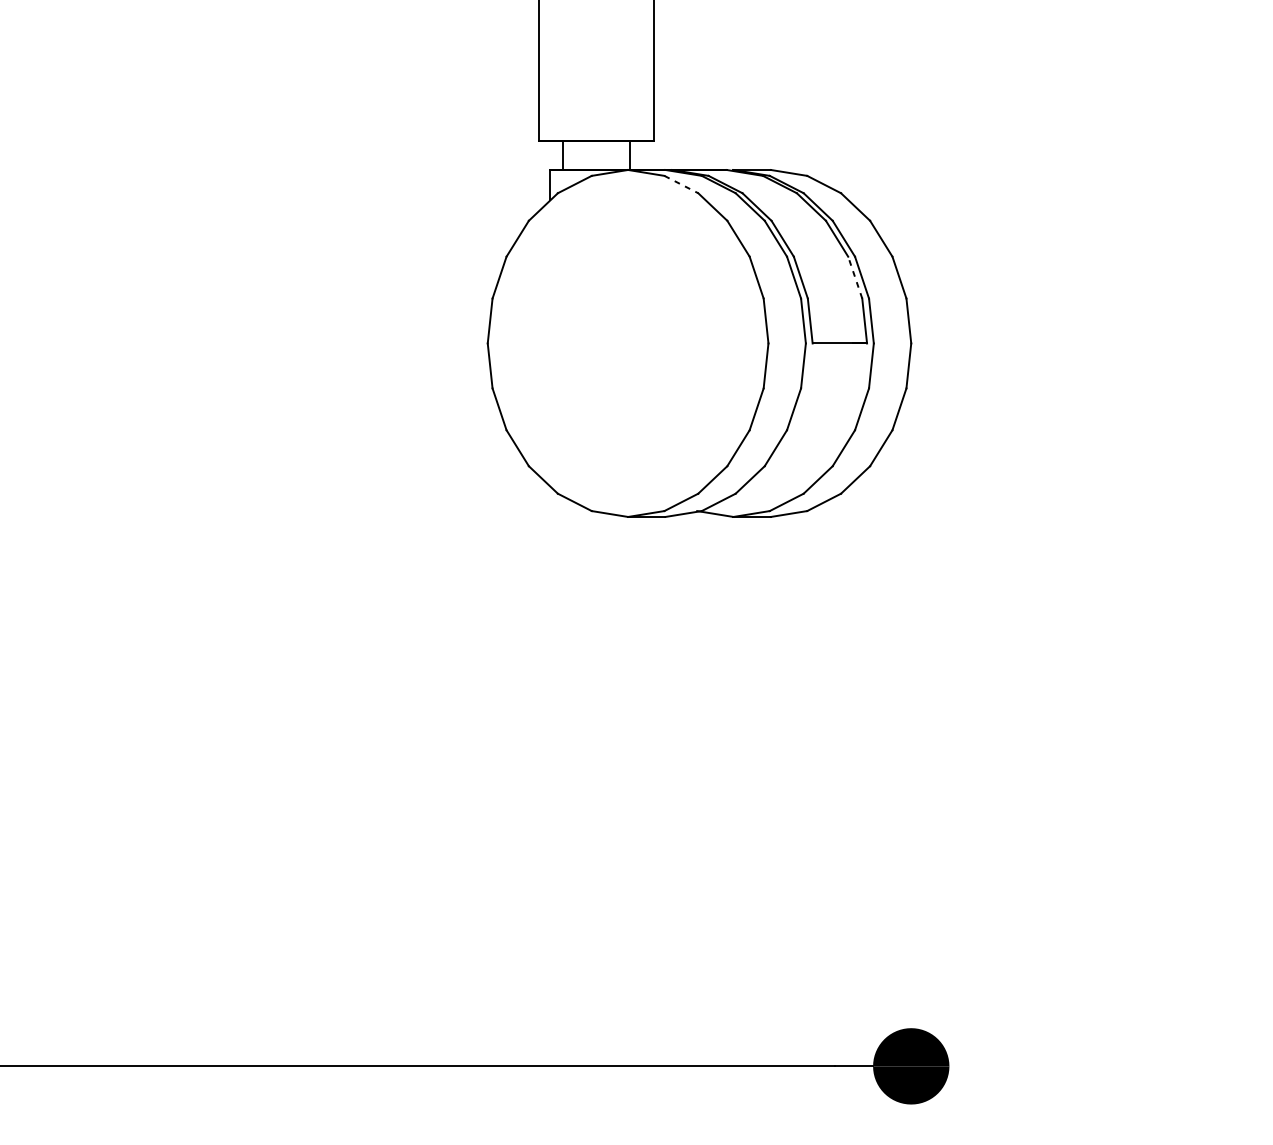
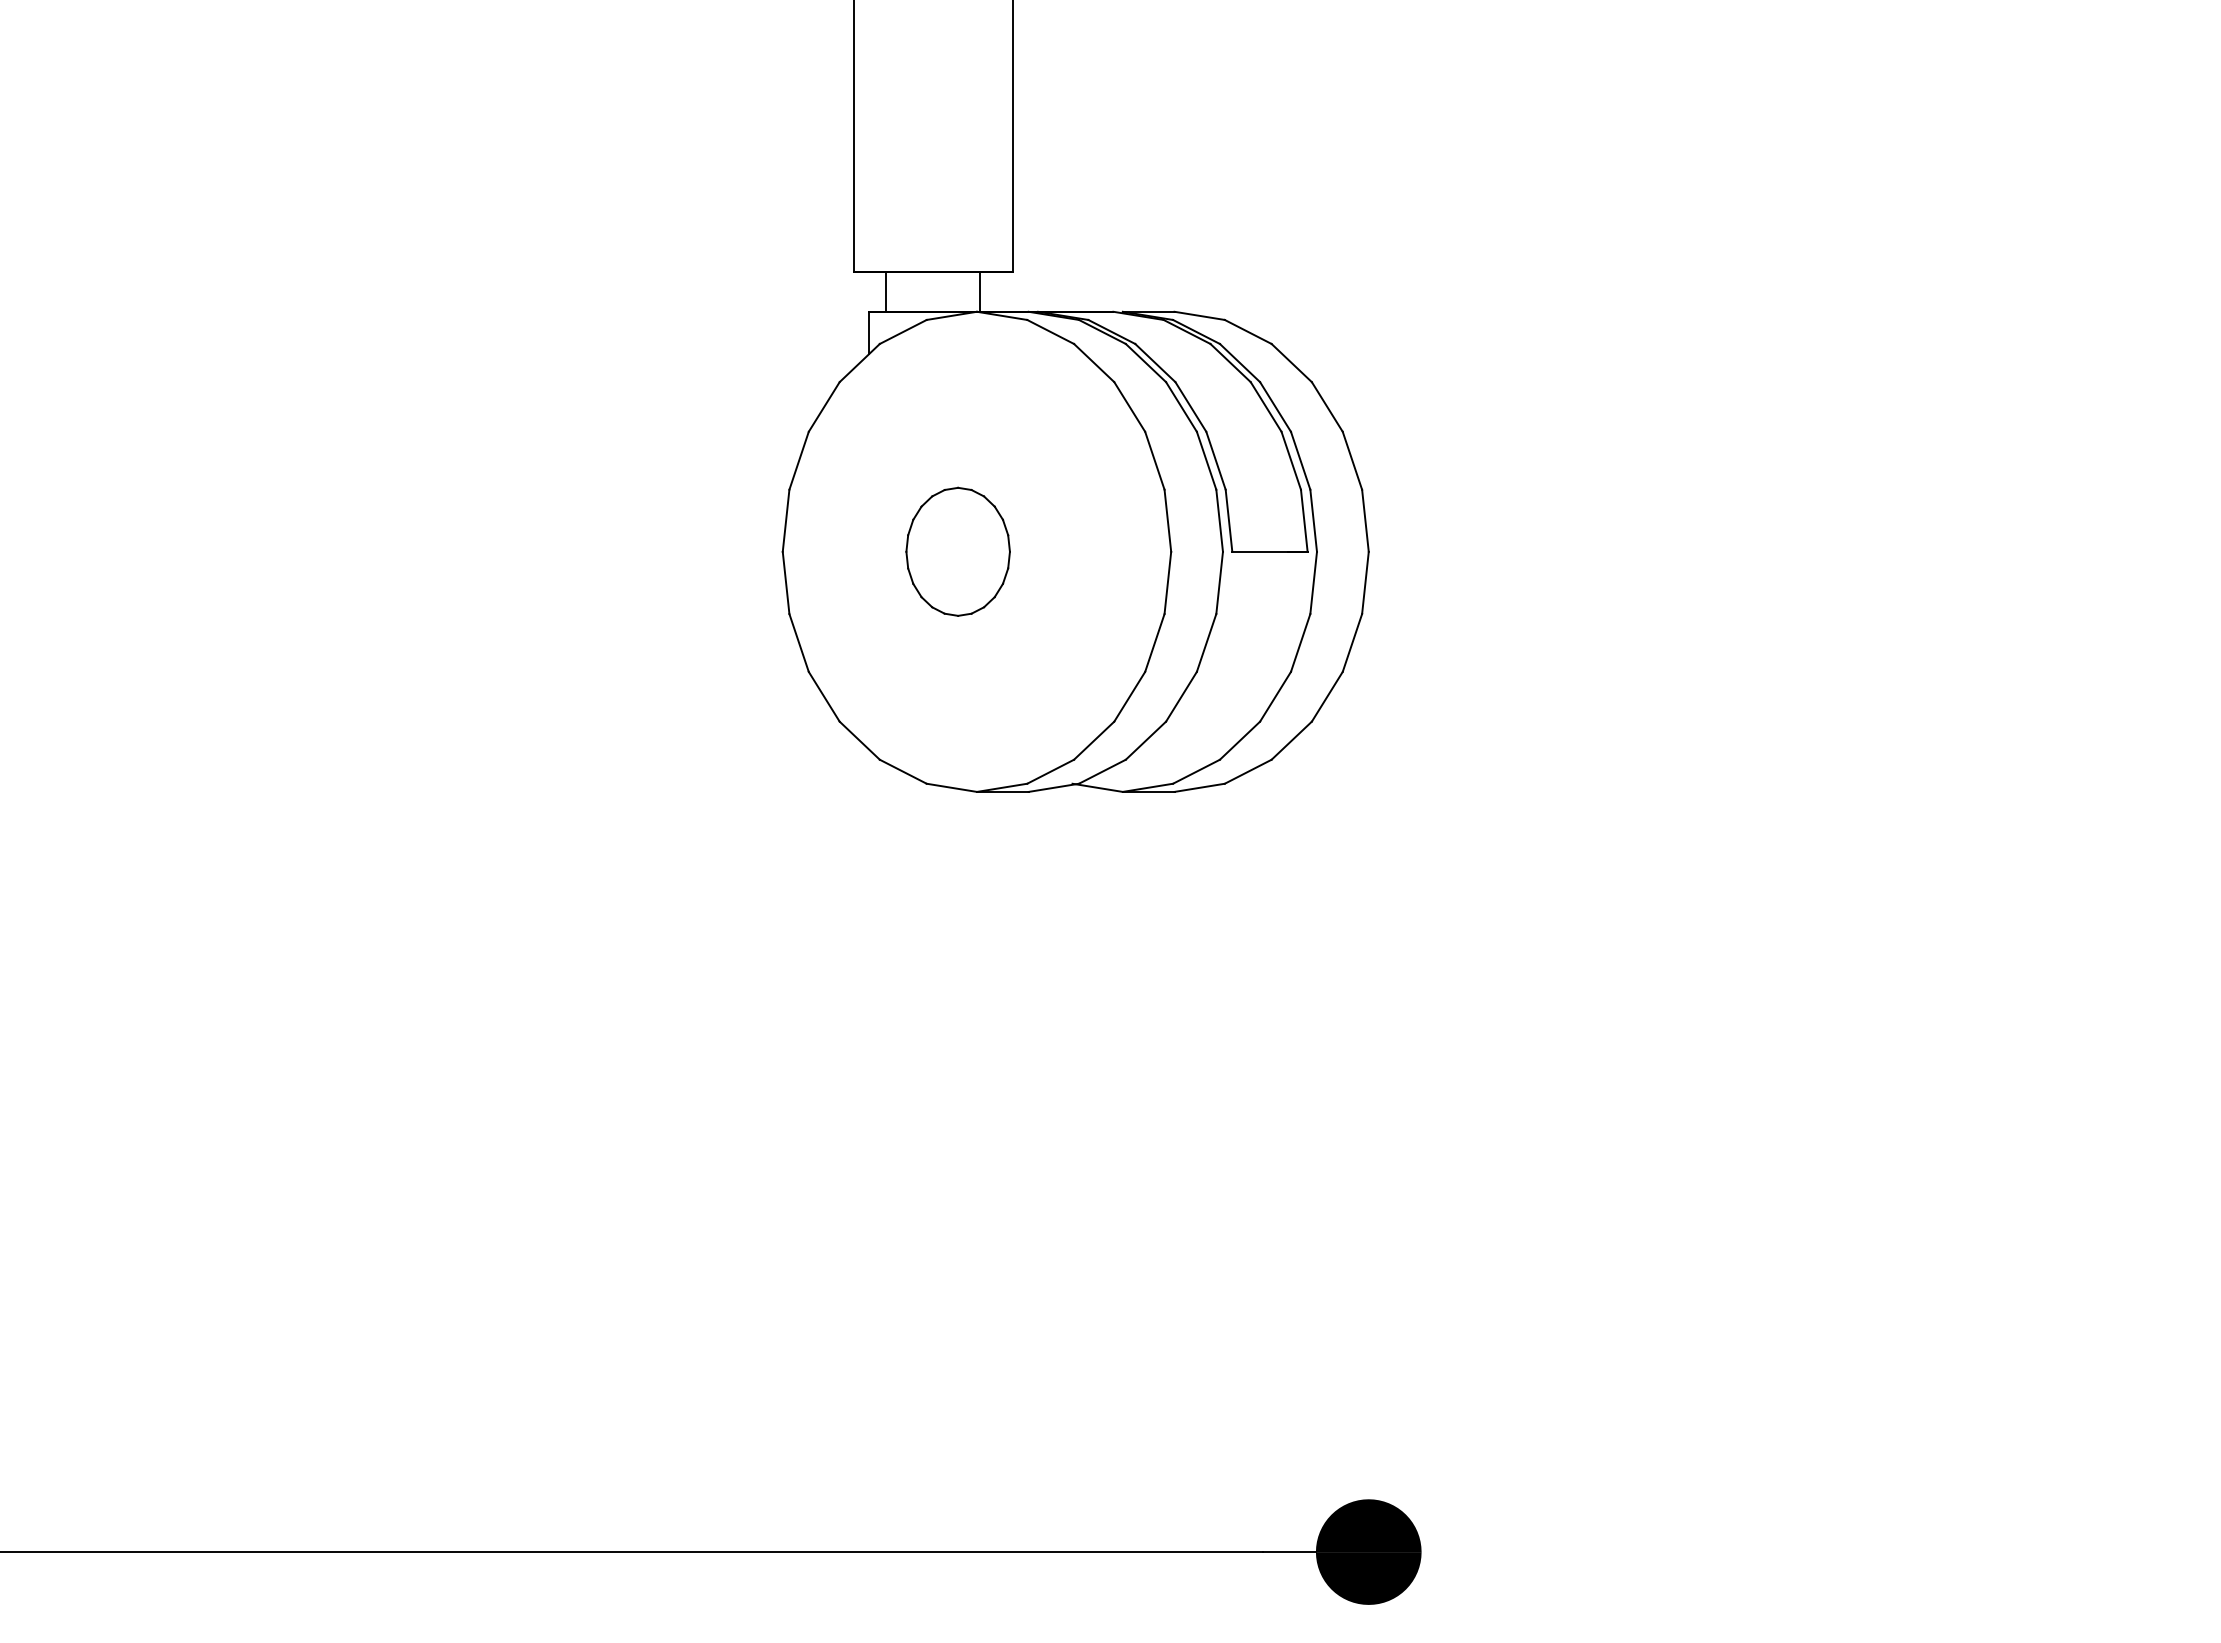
line: (681, 184) -> (1051, 332), dashed -> solid
line: (855, 277) -> (1291, 460), dashed -> solid
part: (614, 343) -> (957, 551), added

